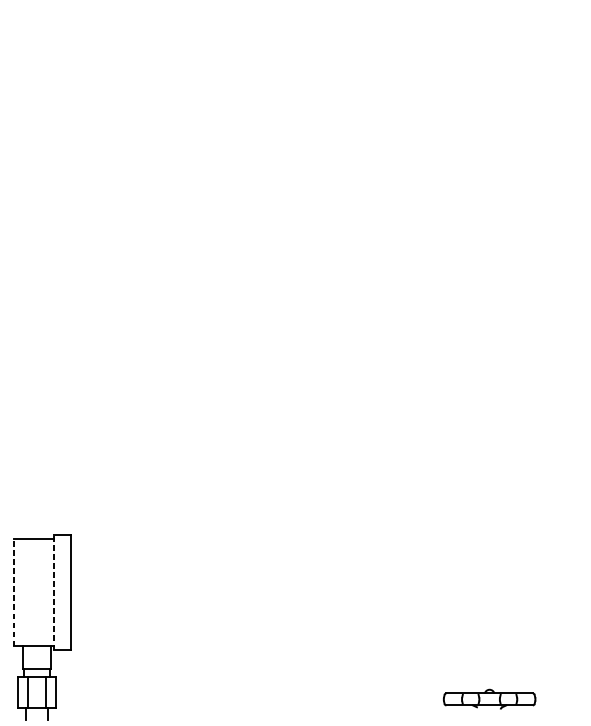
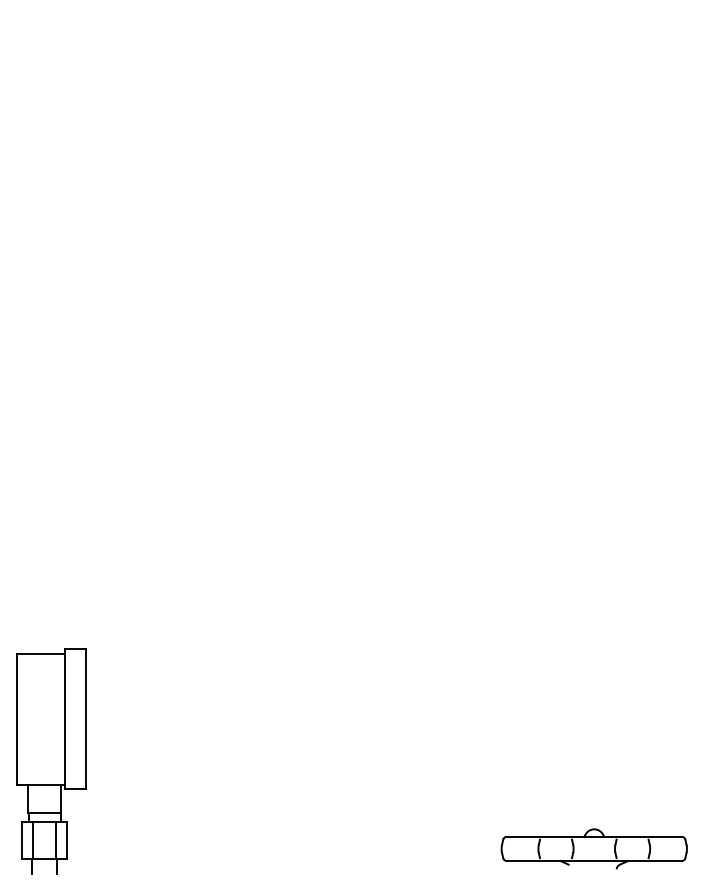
line: (13, 591) -> (16, 718), dashed -> solid
line: (54, 592) -> (65, 719), dashed -> solid
part: (489, 699) -> (593, 848), size x1.67

